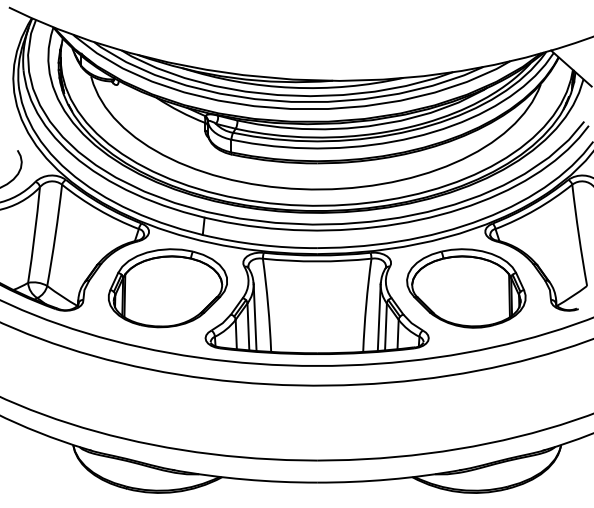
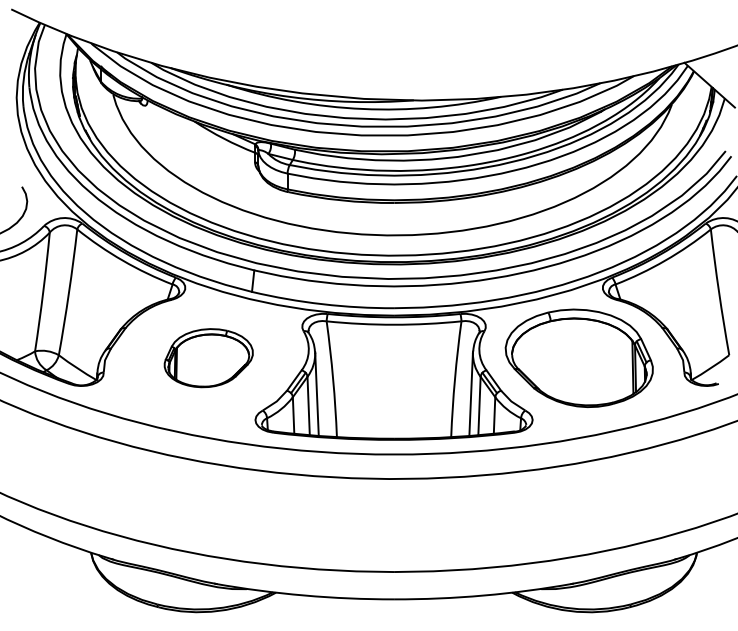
part: (167, 288) -> (208, 358), size x0.6

